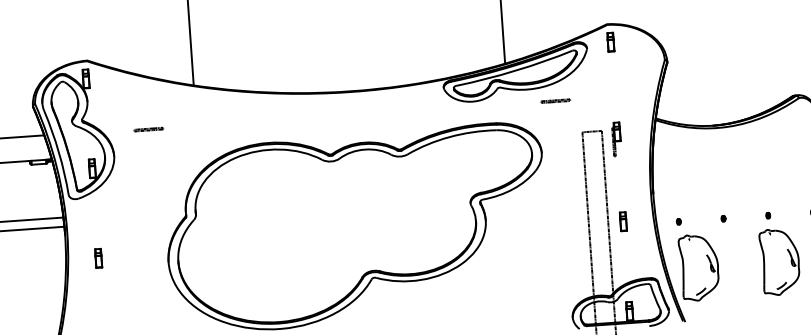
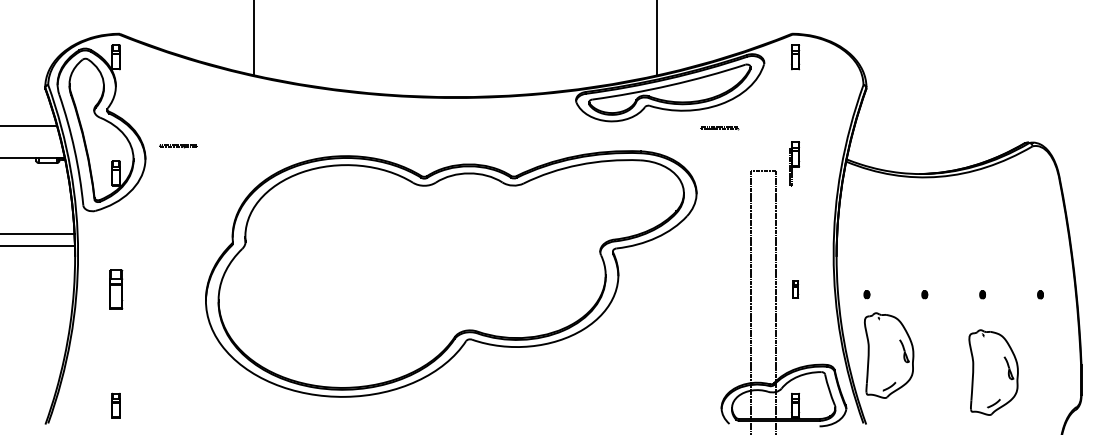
line: (148, 129) -> (178, 146), moved
part: (616, 139) -> (794, 163), moved
part: (623, 221) -> (795, 289), size x0.7
part: (98, 258) -> (115, 289), size x1.6
part: (779, 261) -> (993, 372), moved

